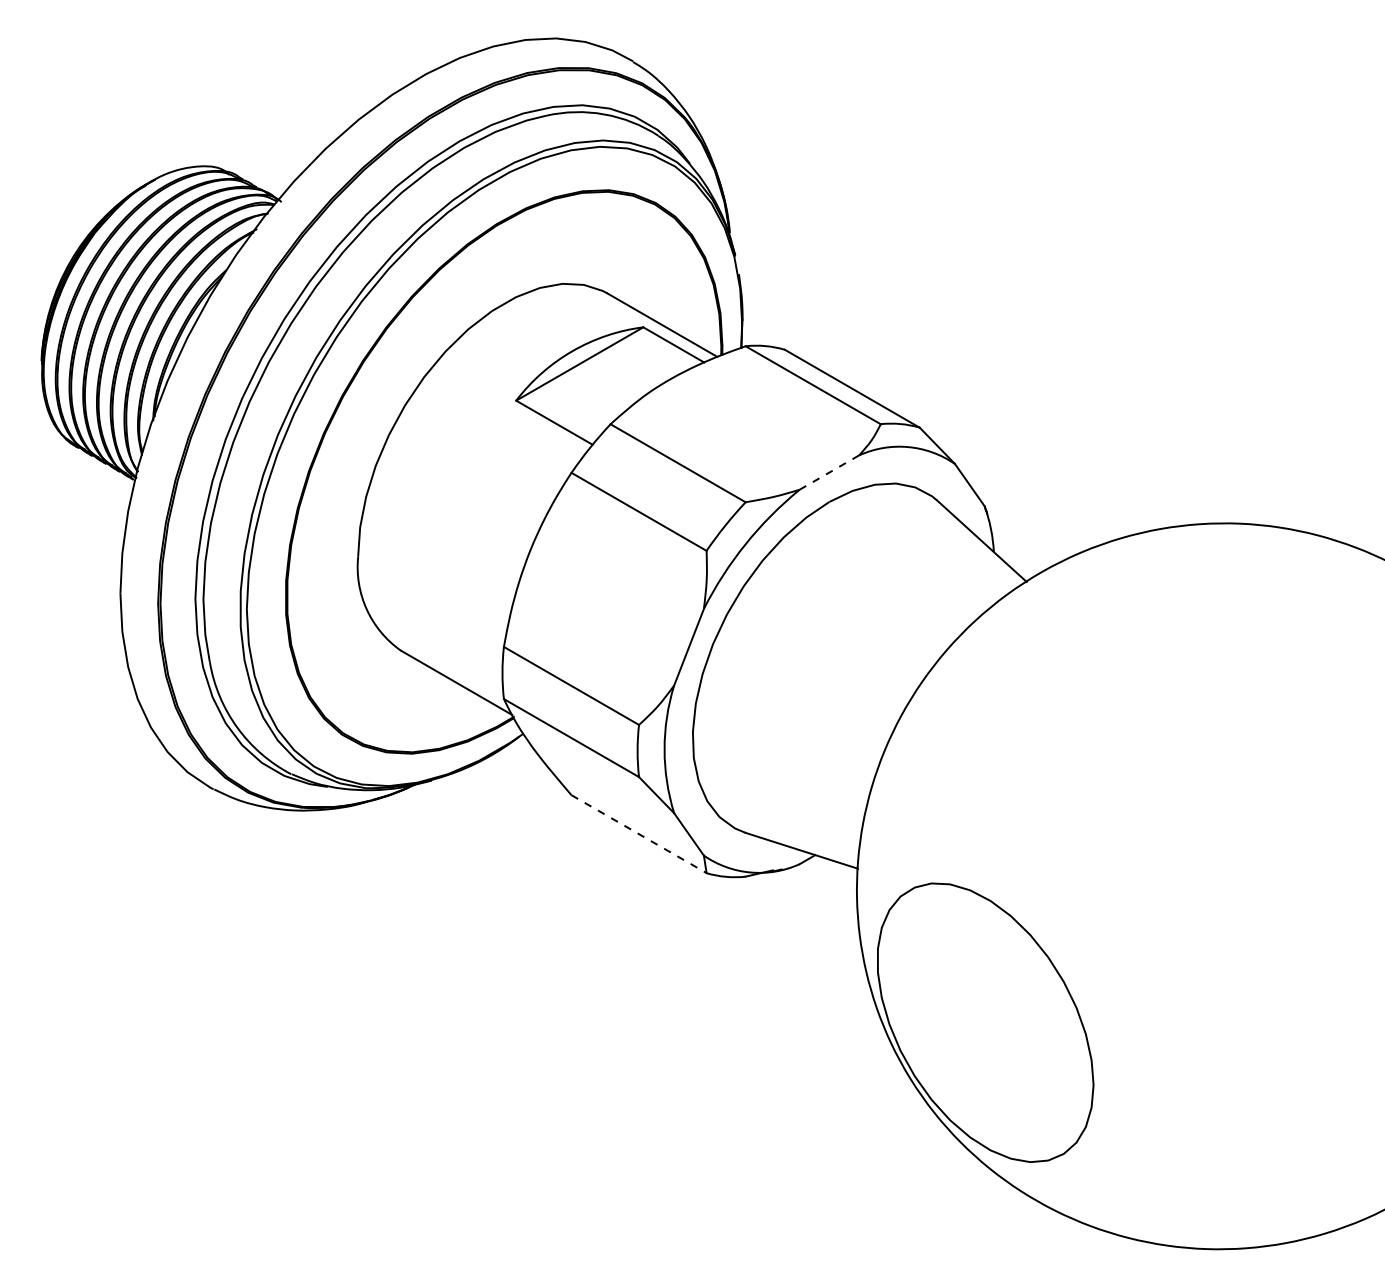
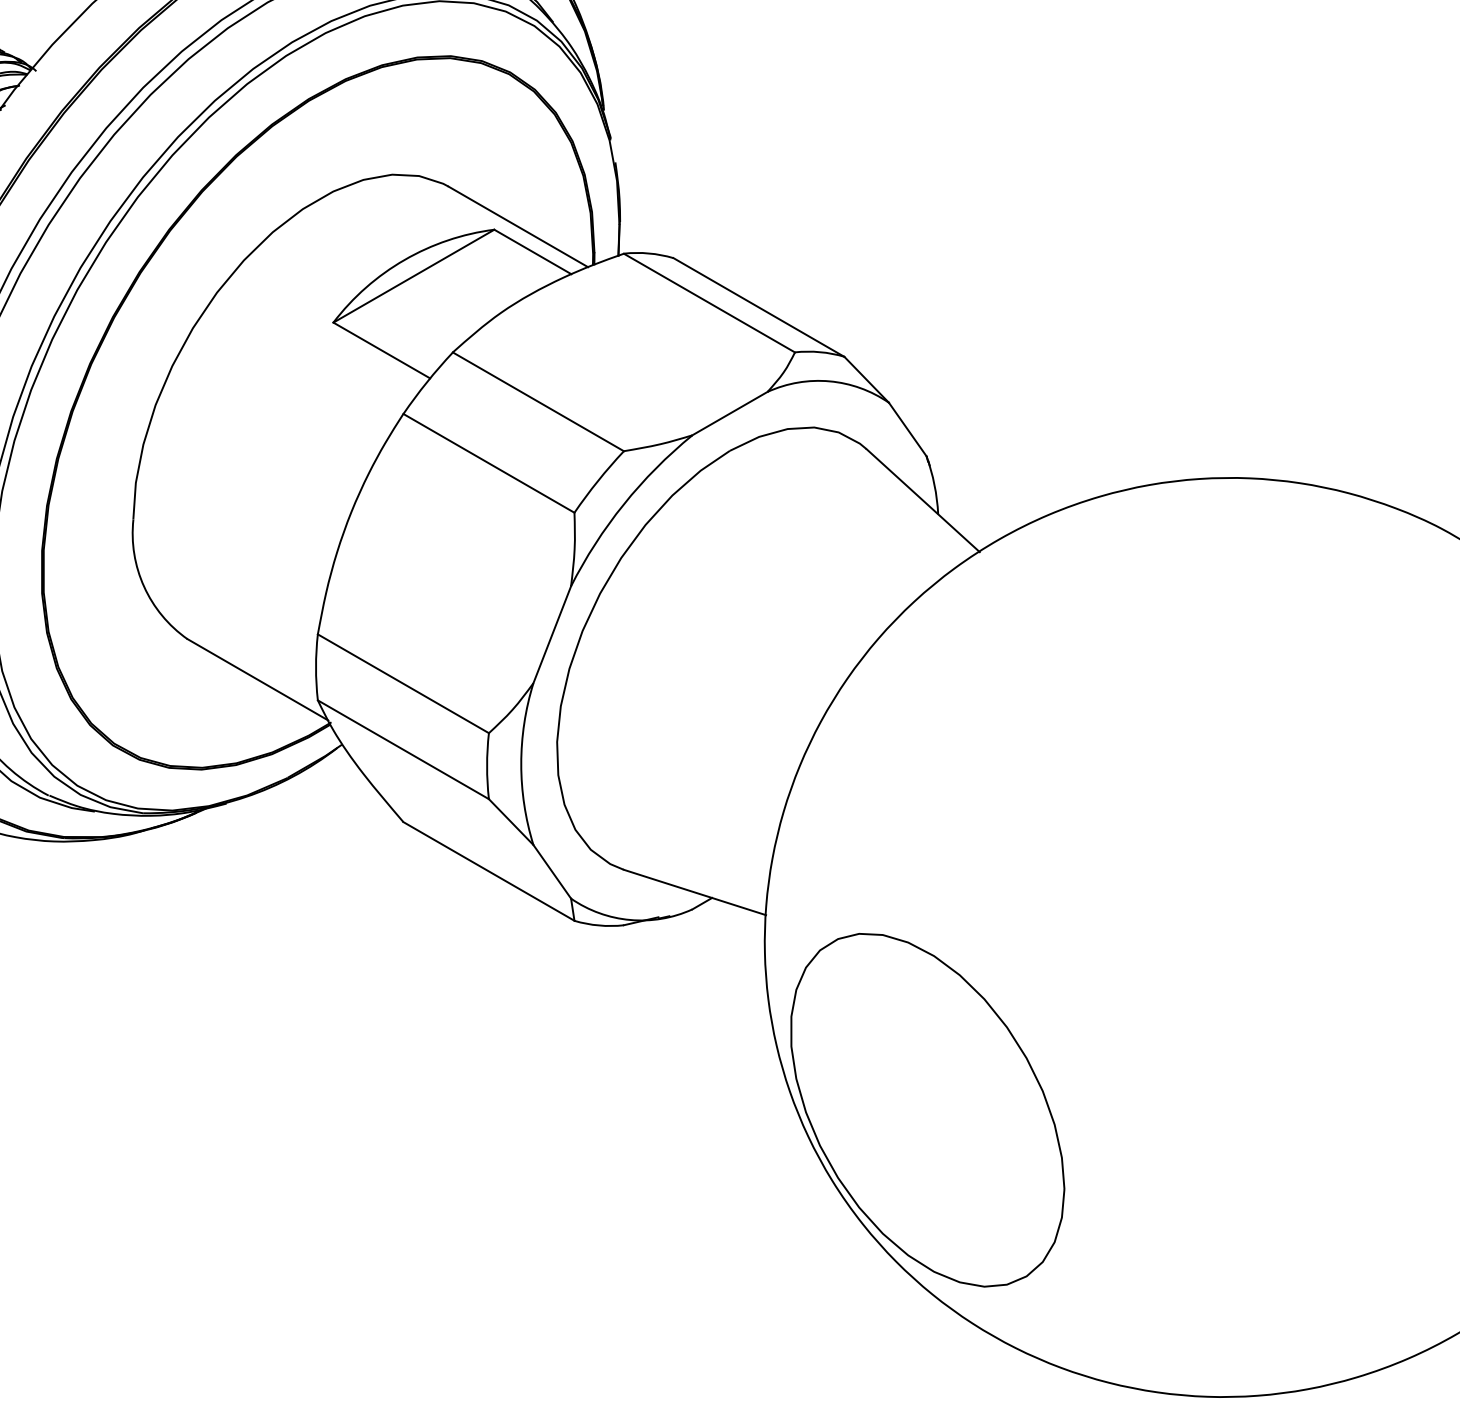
line: (828, 472) -> (728, 413), dashed -> solid
line: (639, 834) -> (489, 871), dashed -> solid

